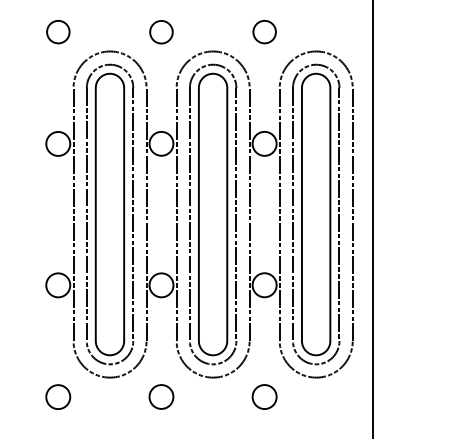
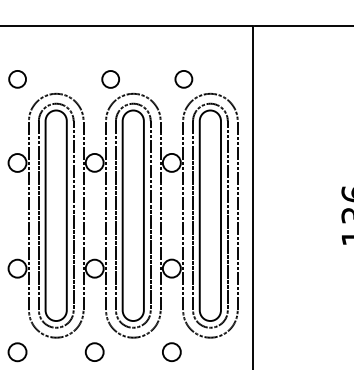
circle: (161, 32) -> (110, 79), moved
circle: (264, 32) -> (183, 79), moved

